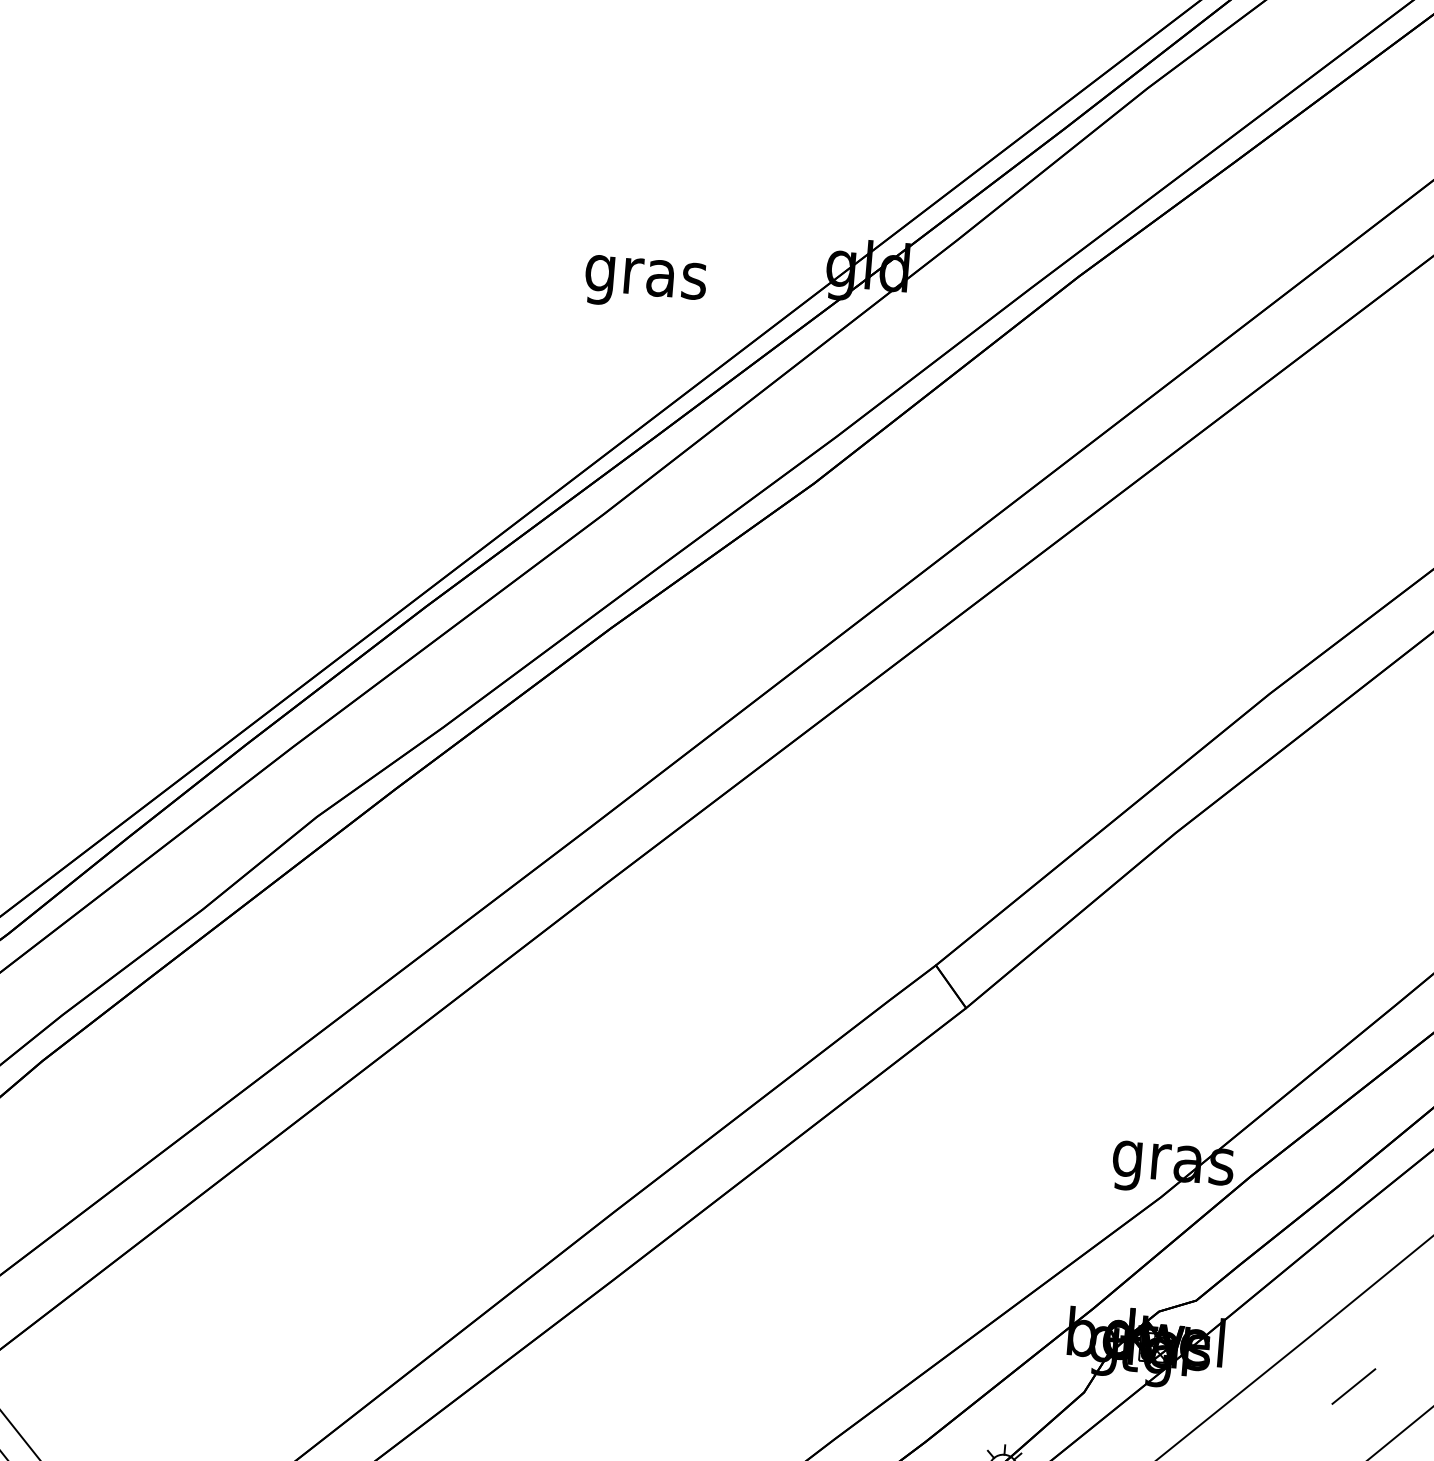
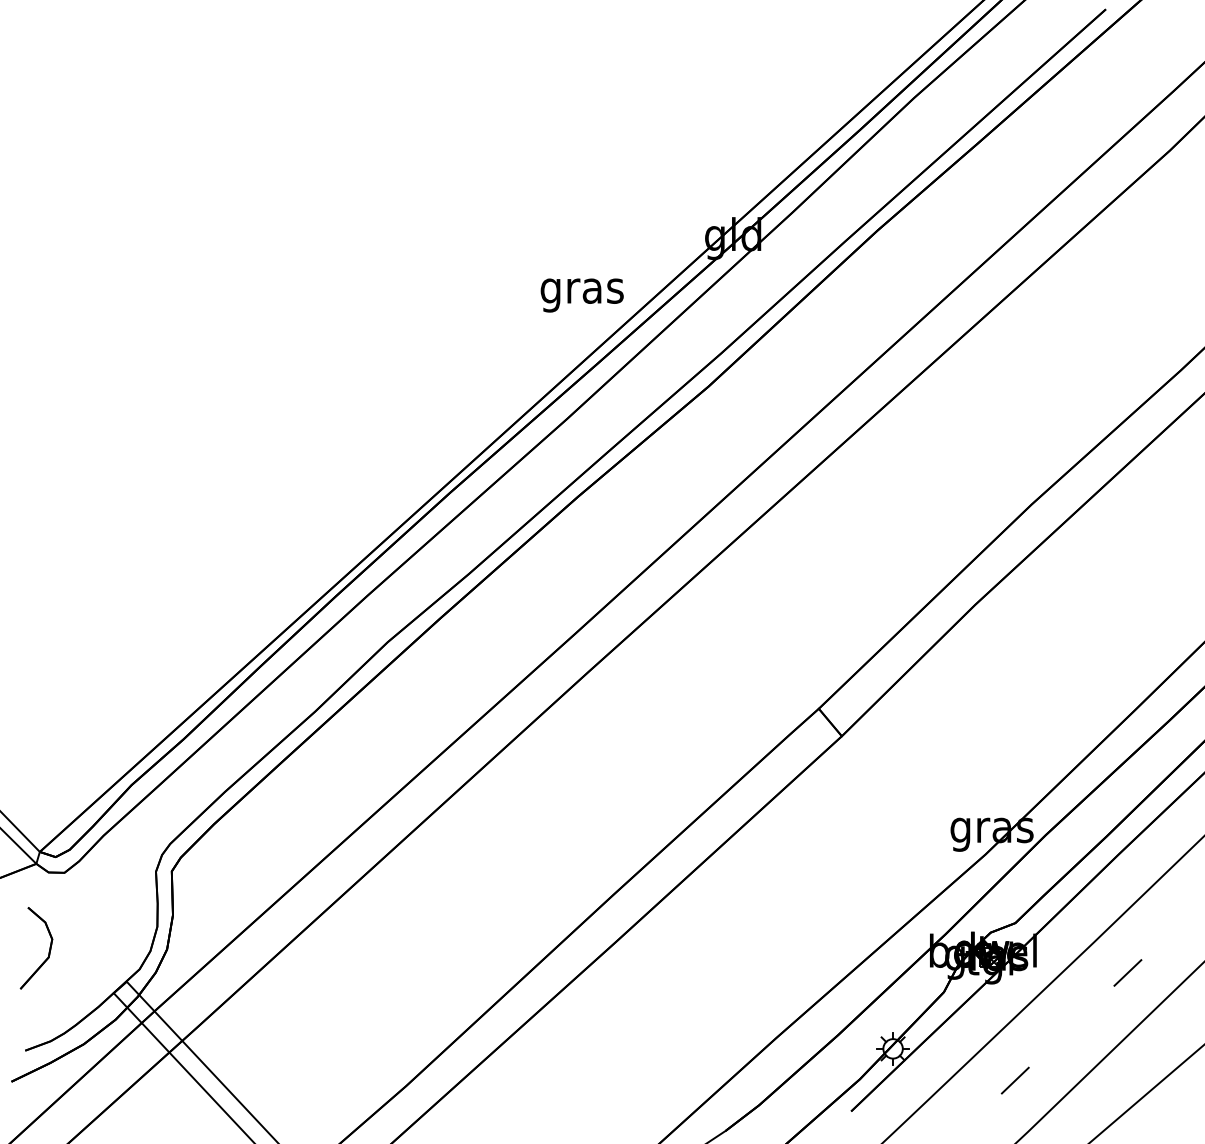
text: (644, 283) -> (581, 295), moved

